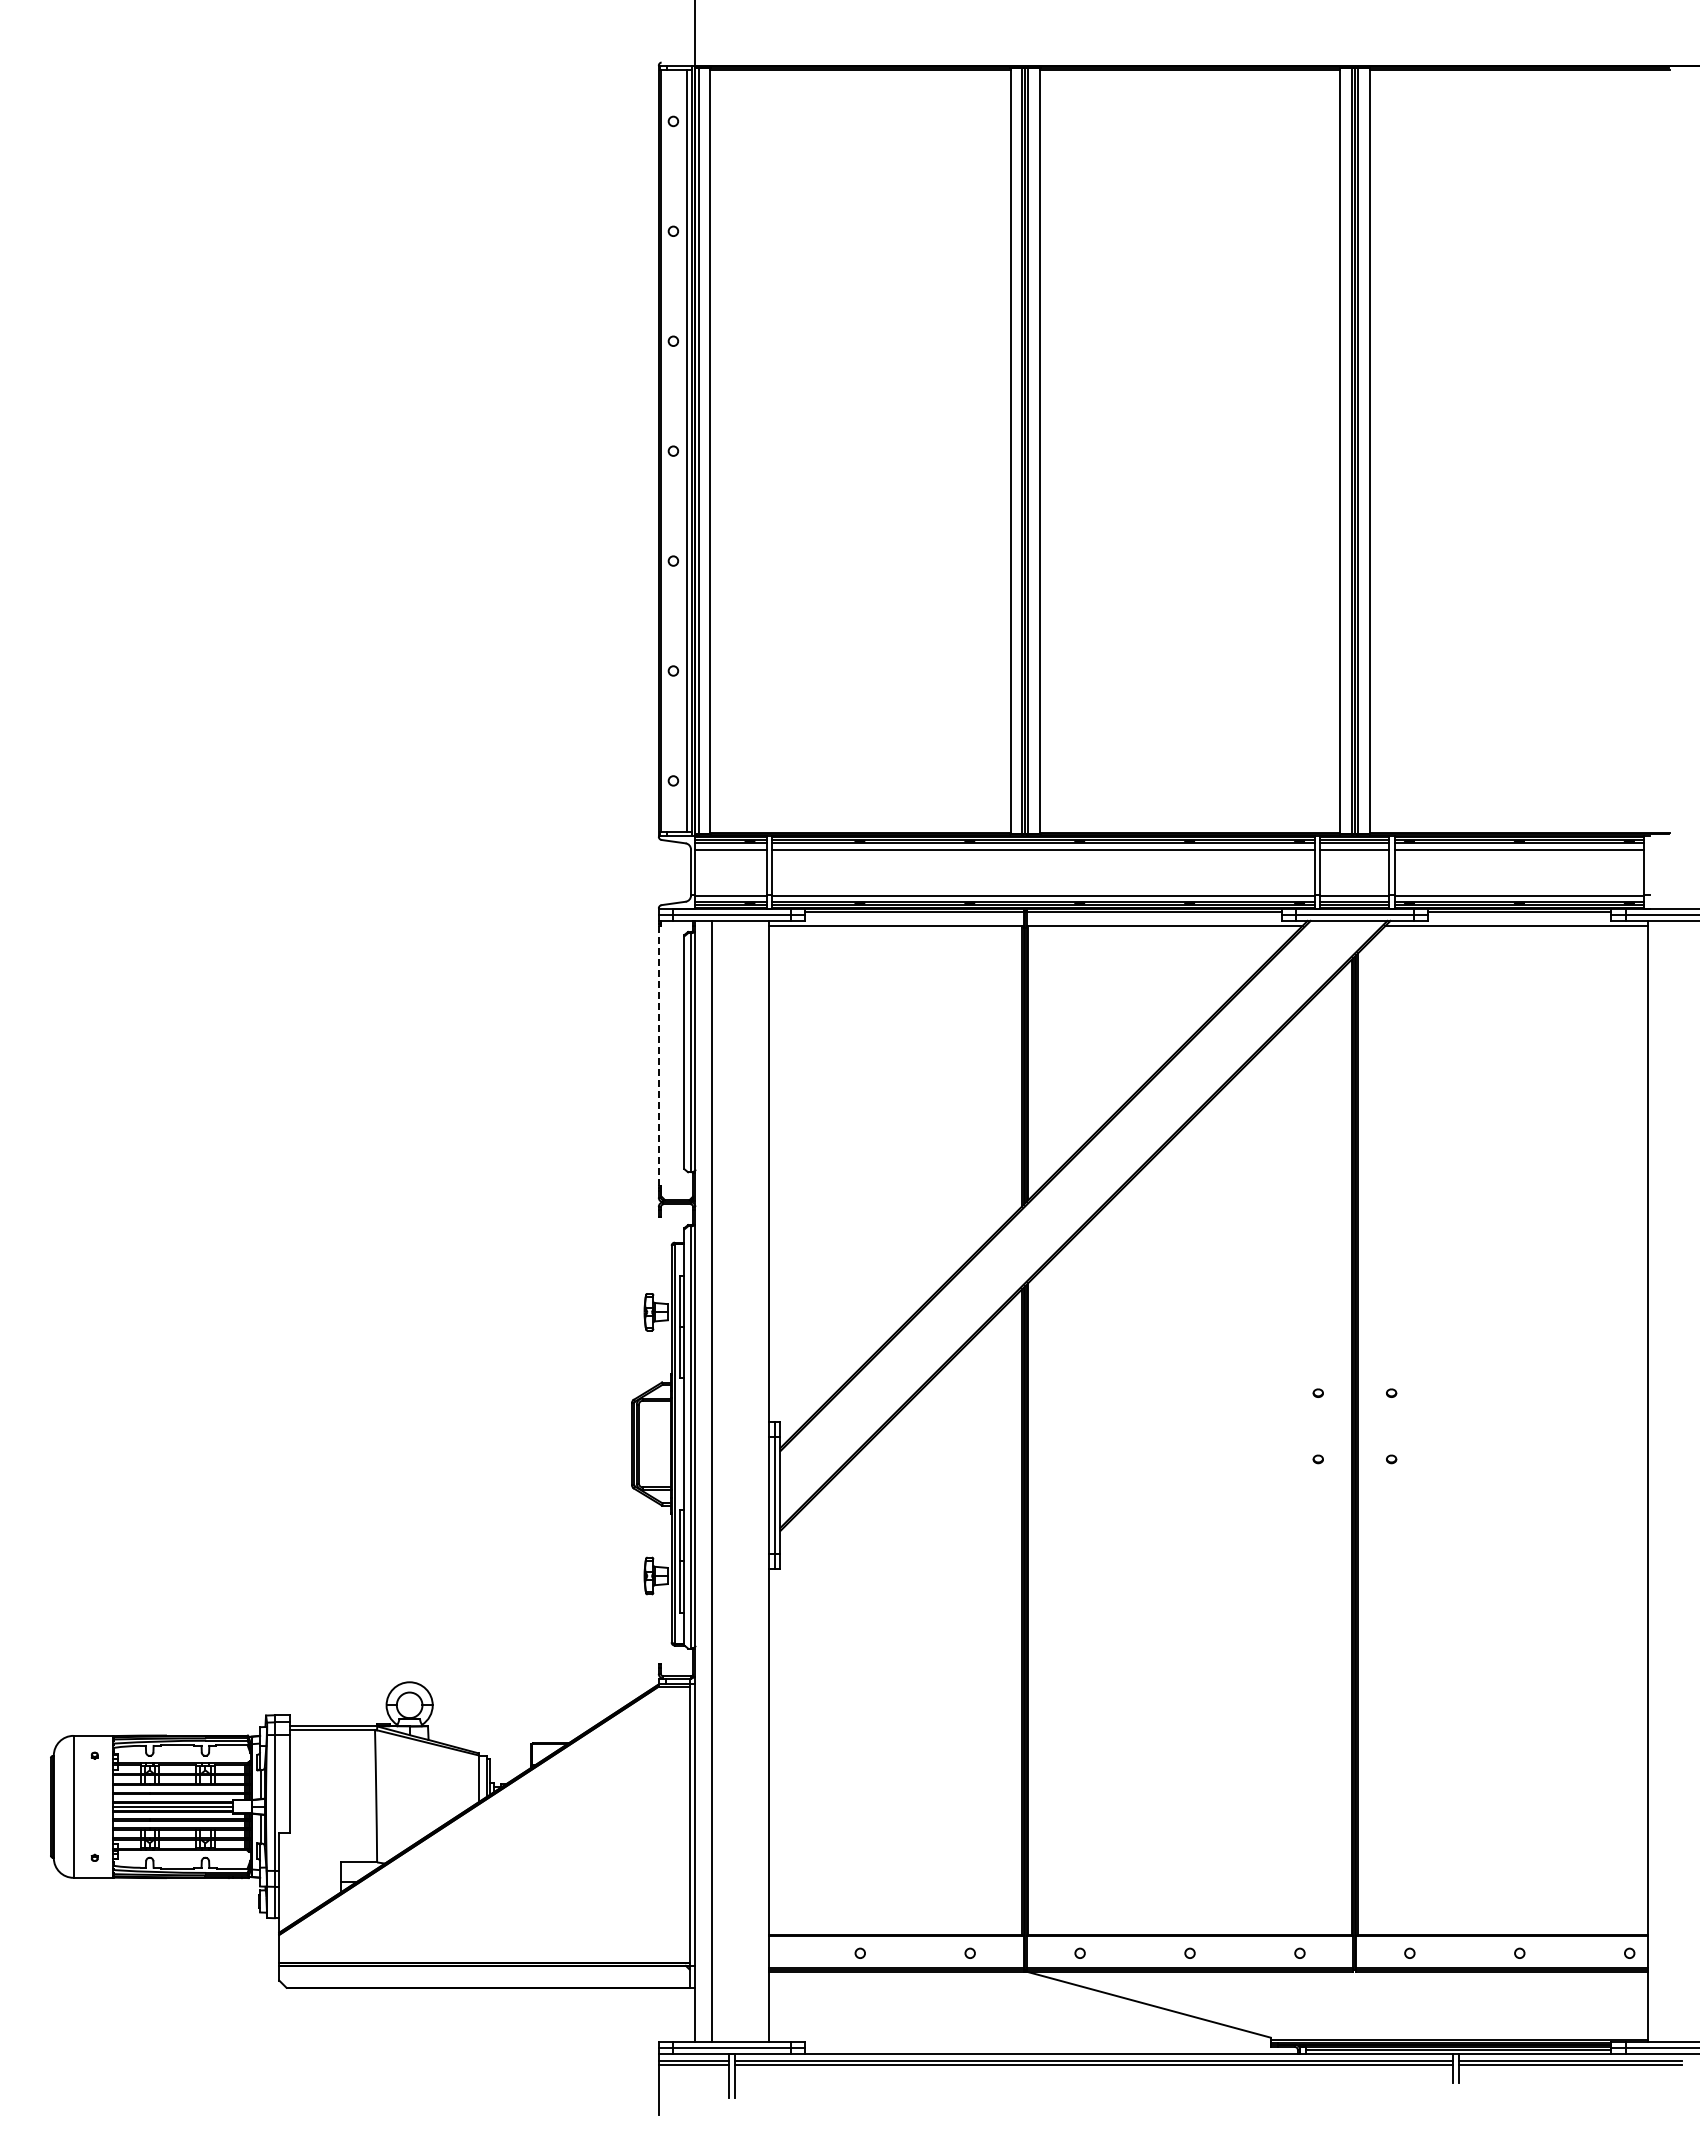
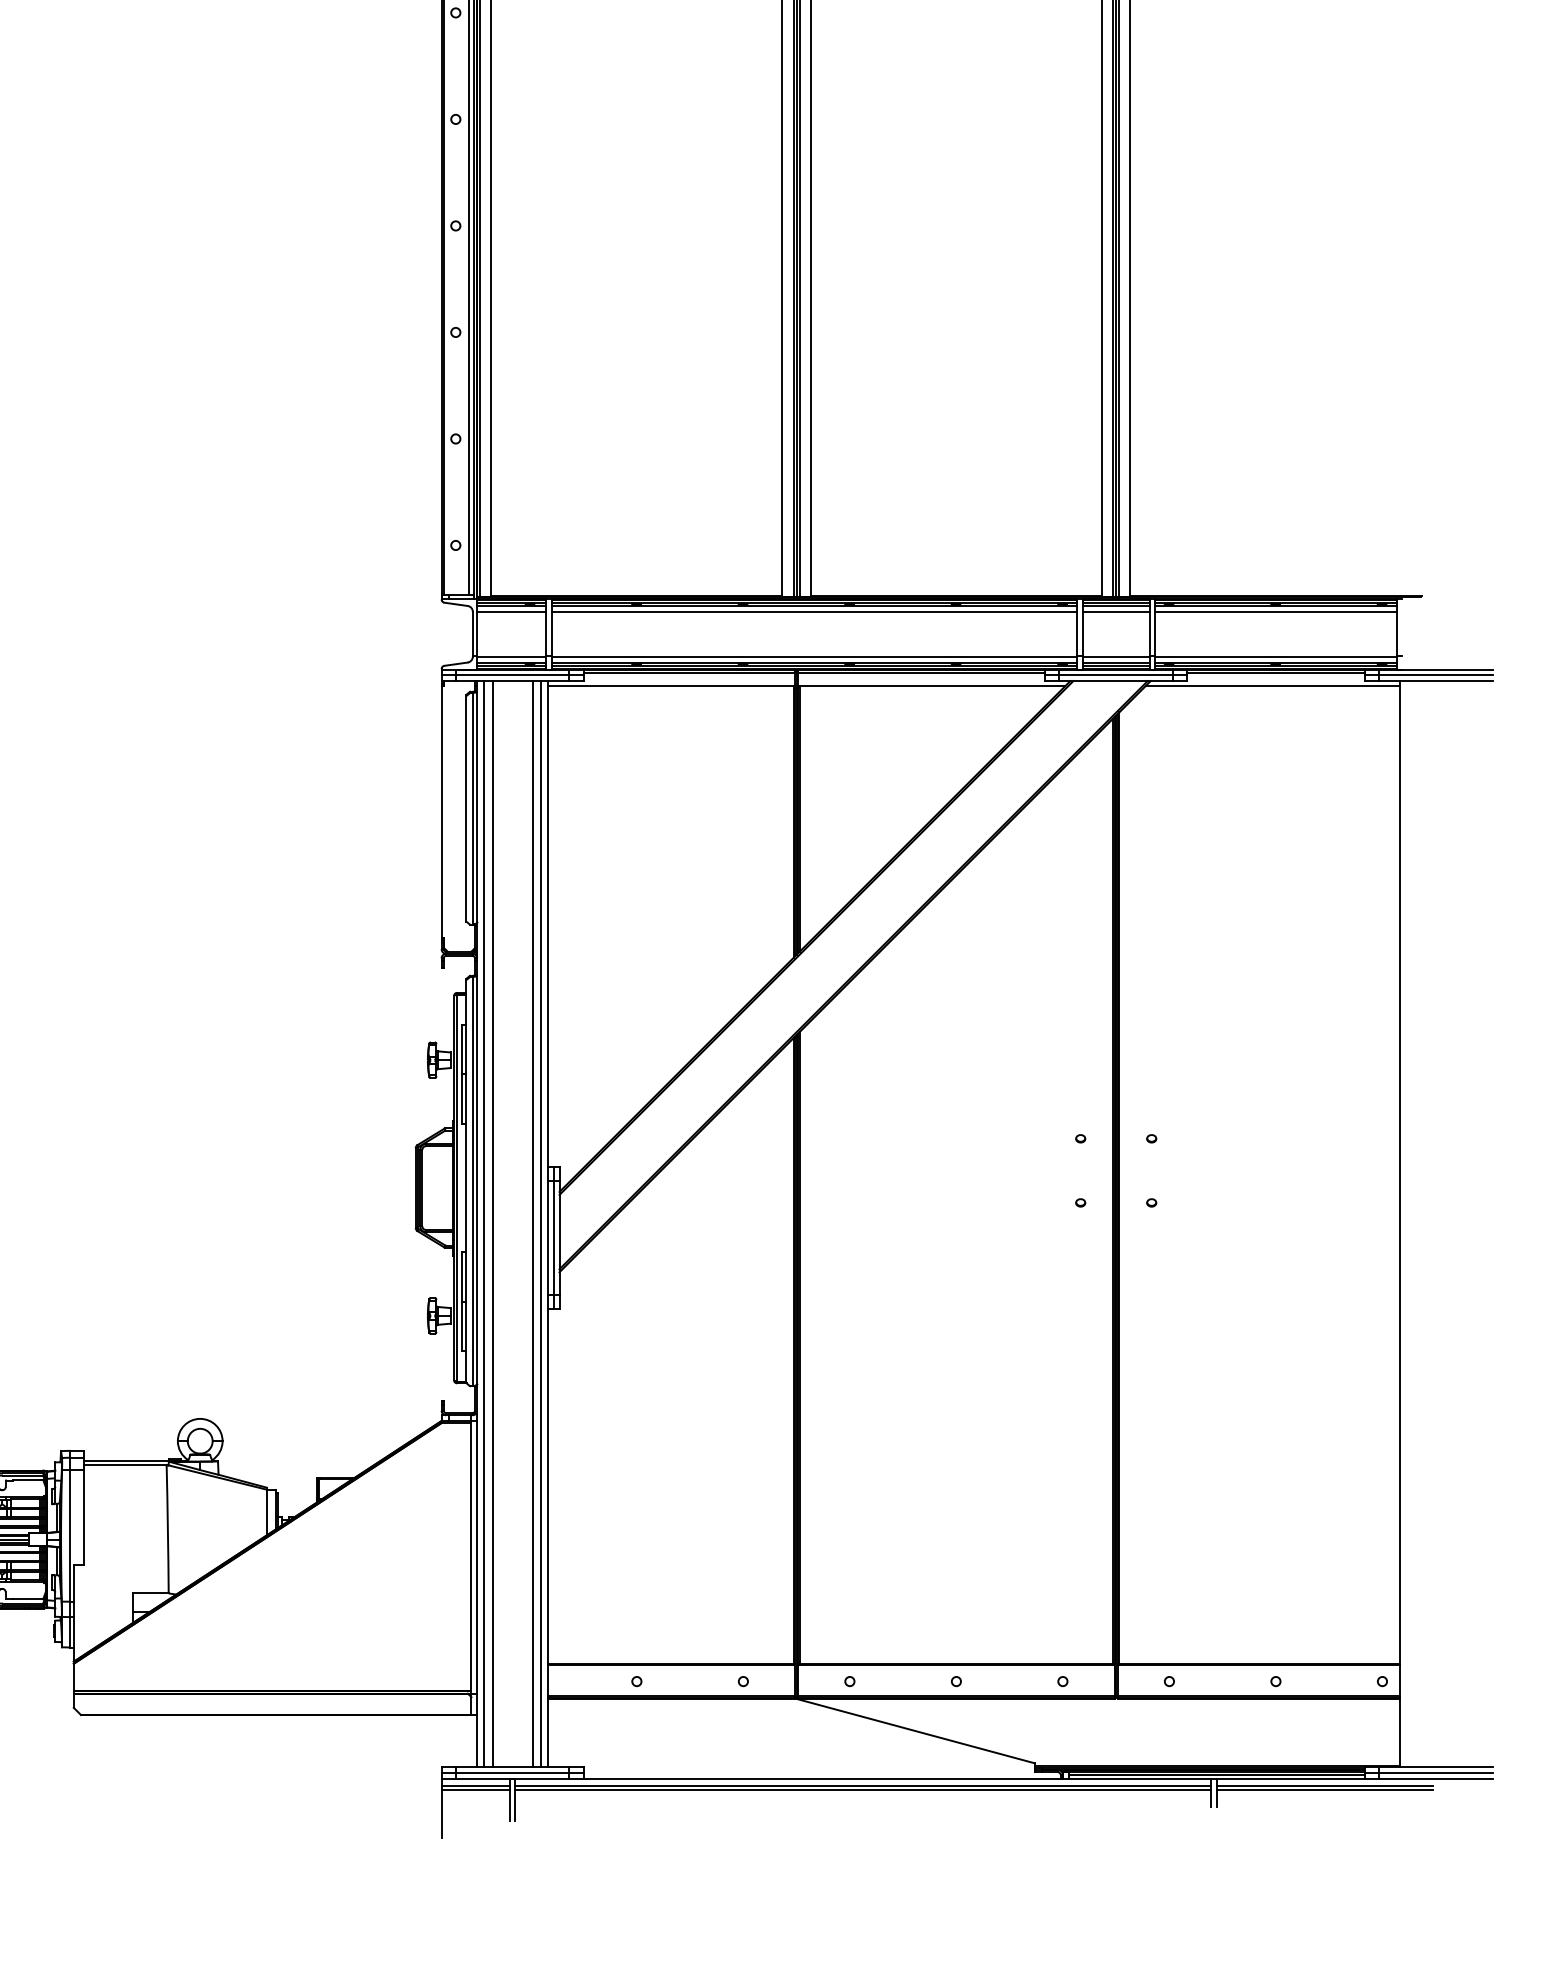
line: (658, 1056) -> (441, 812), dashed -> solid
line: (702, 1481) -> (483, 1224), added
line: (752, 1481) -> (532, 1224), added
line: (761, 1481) -> (541, 1224), added

